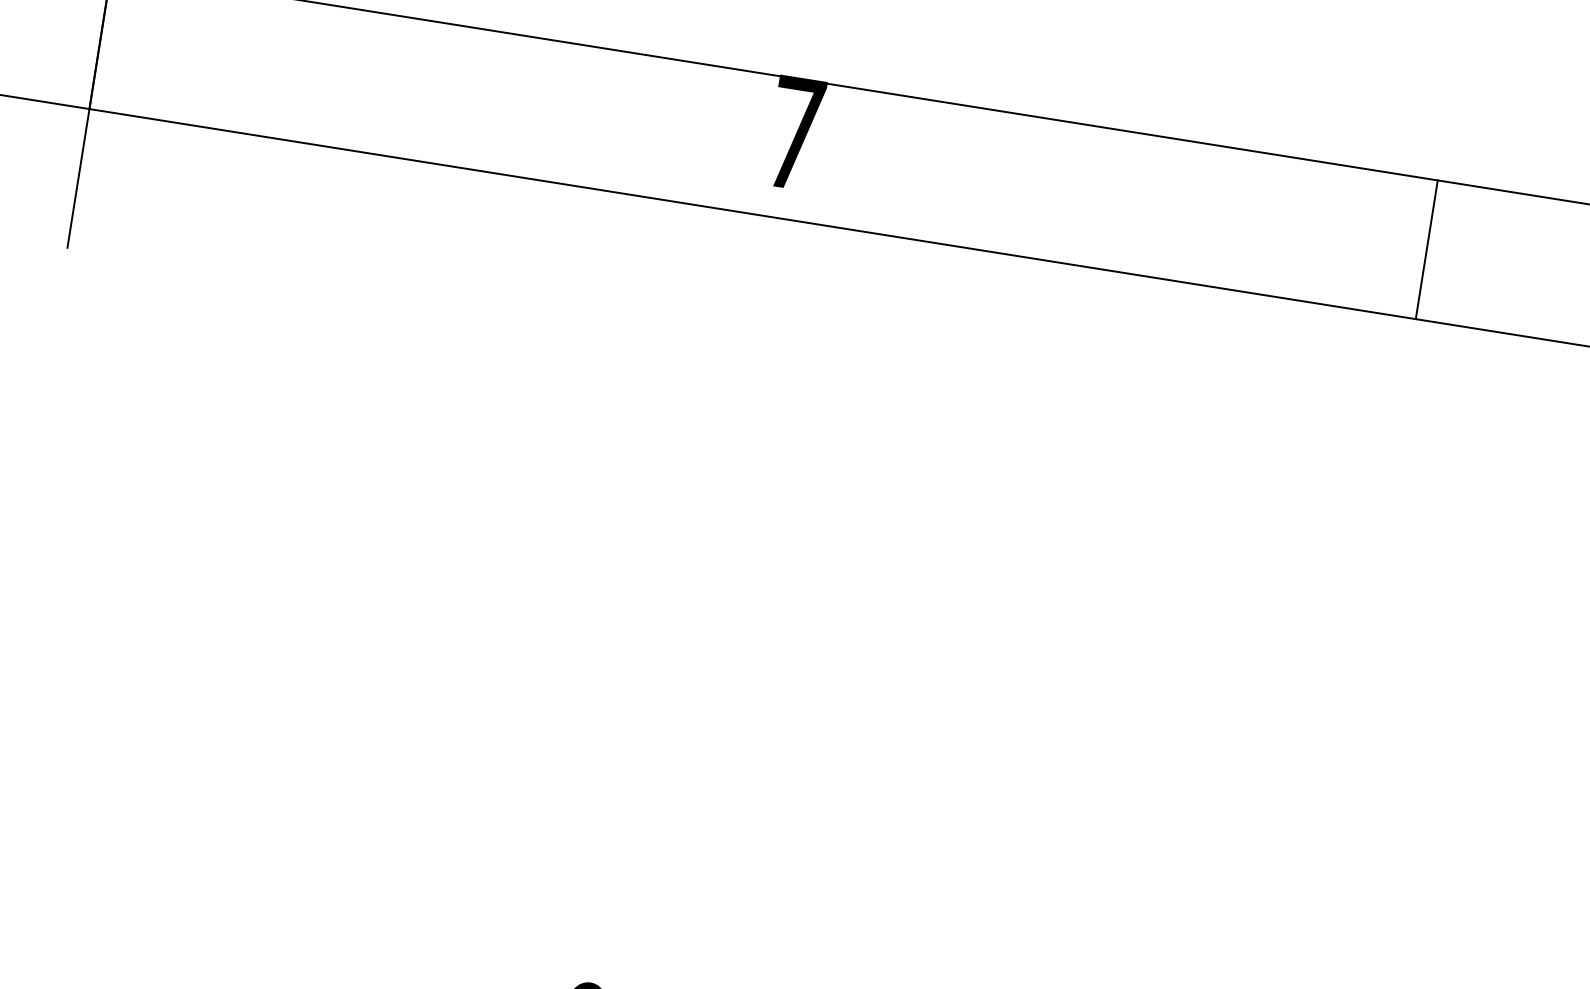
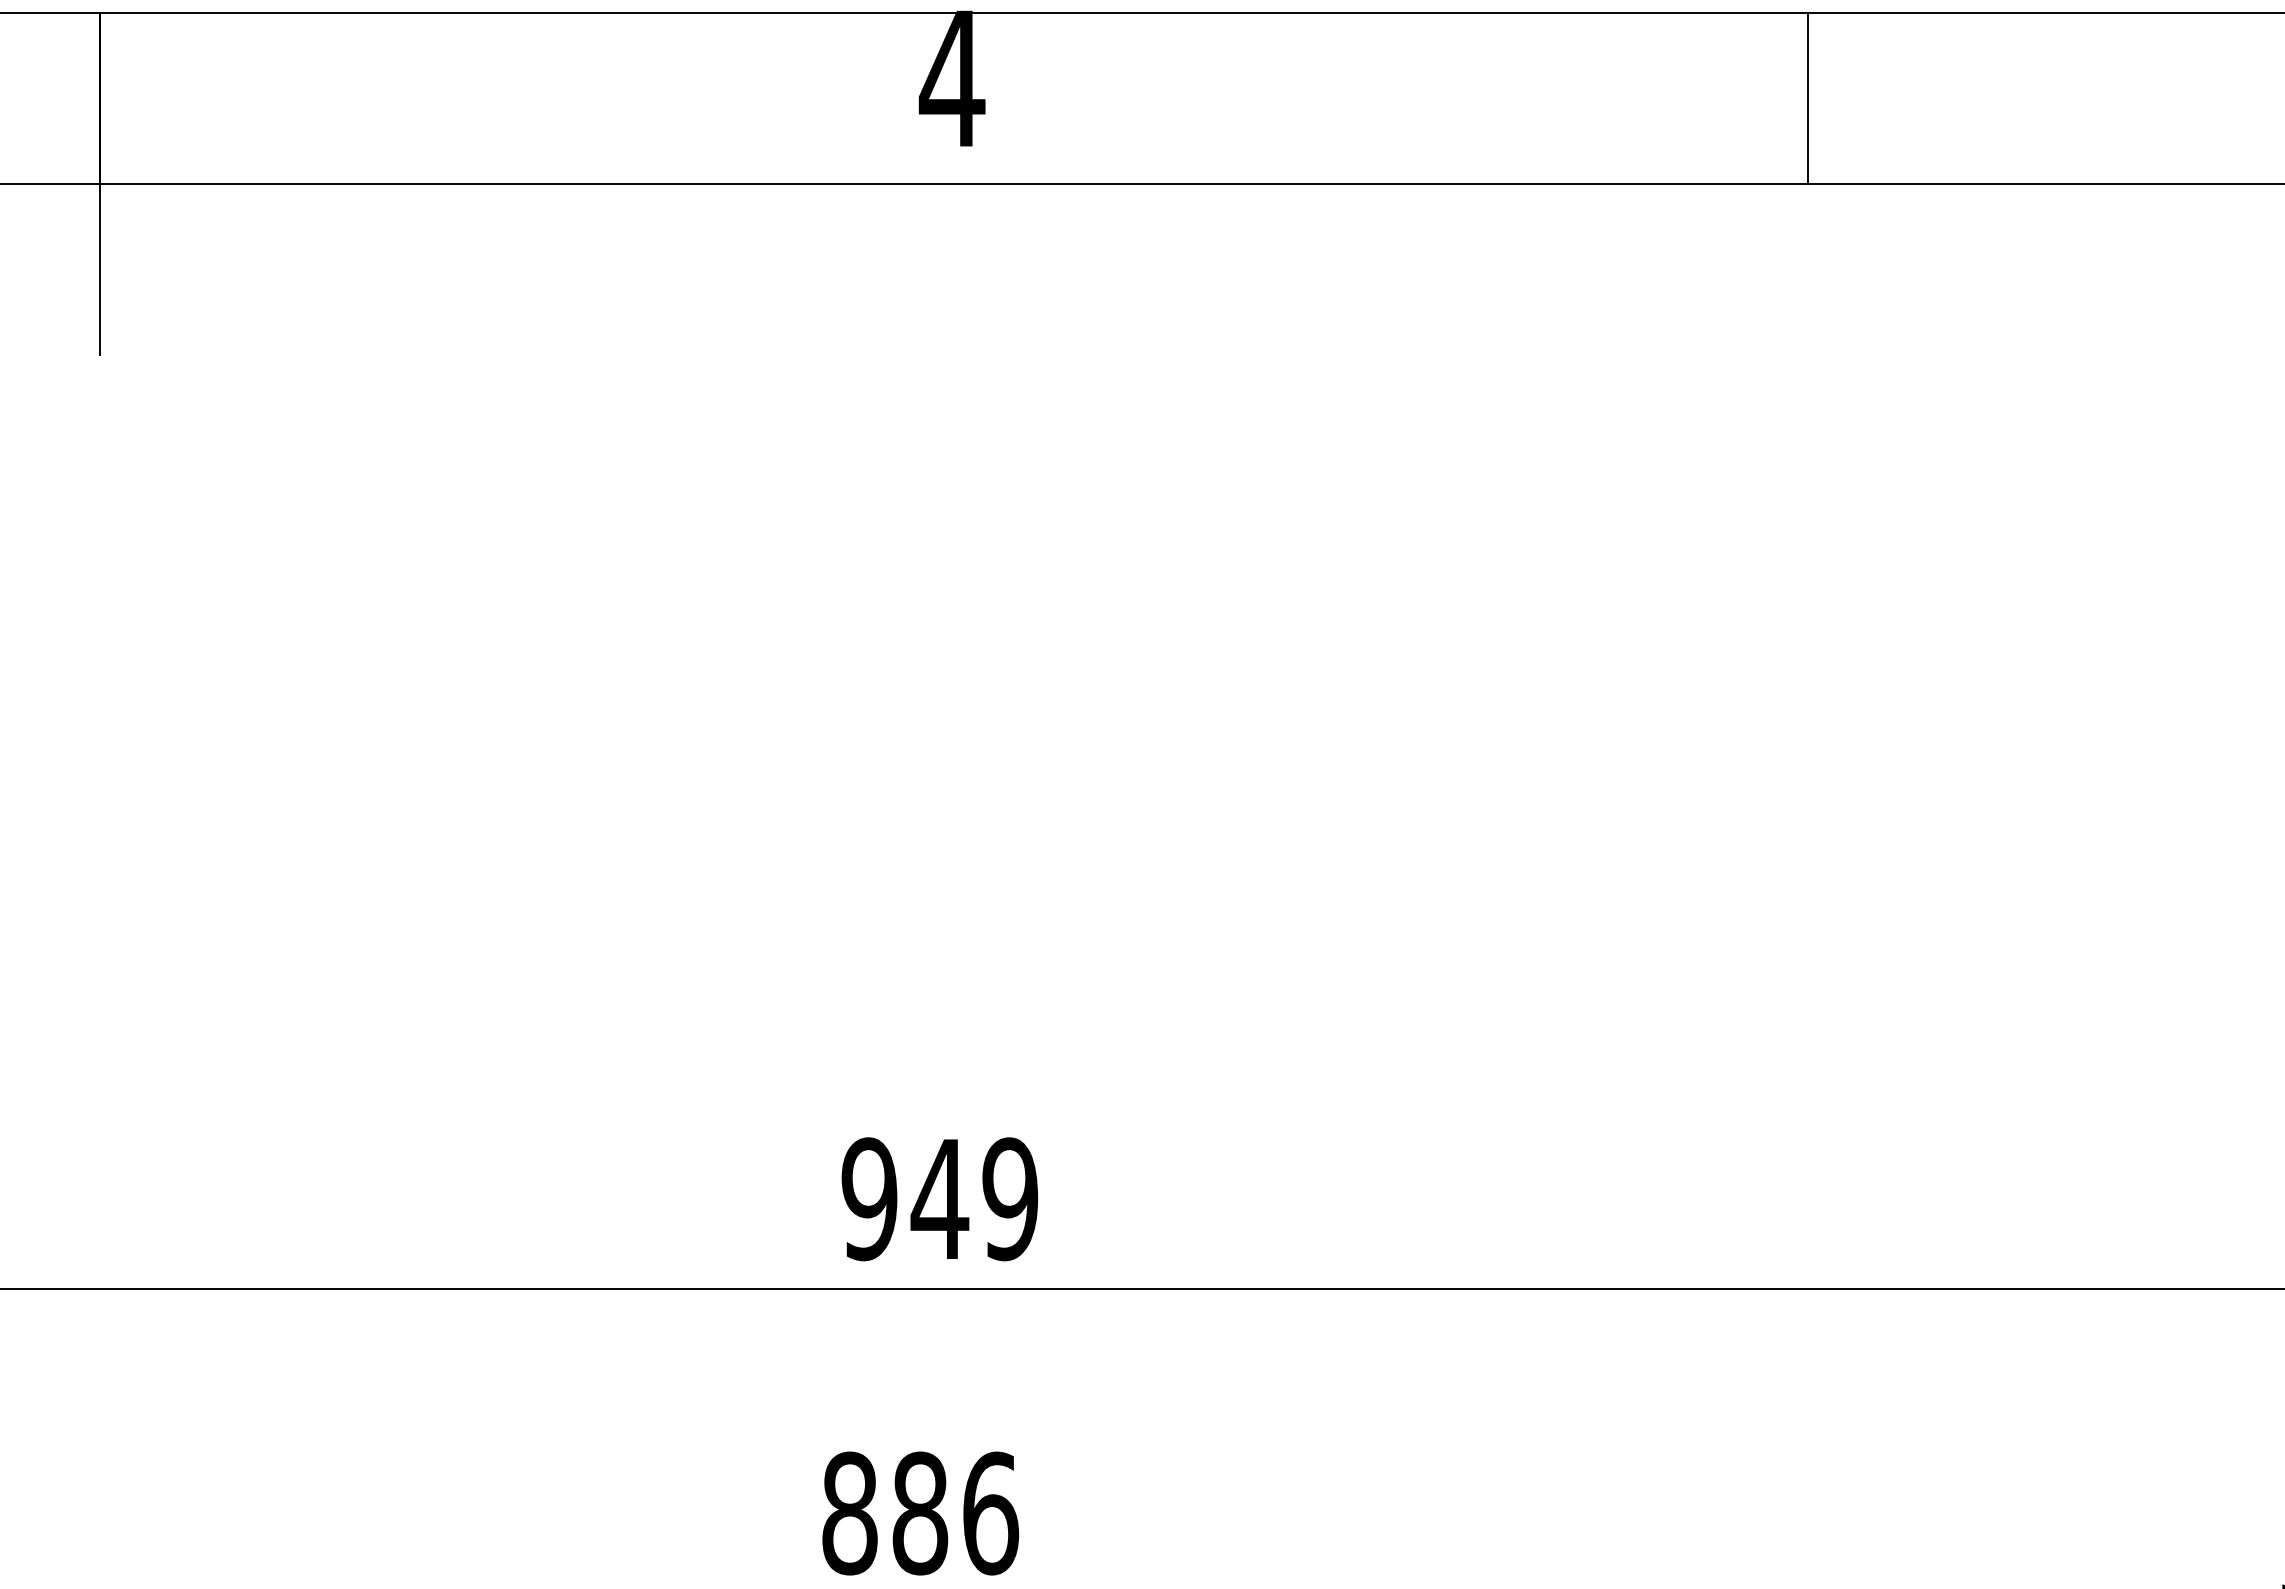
text: (794, 133) -> (951, 78), 7 -> 4
line: (1426, 249) -> (1807, 97), moved

